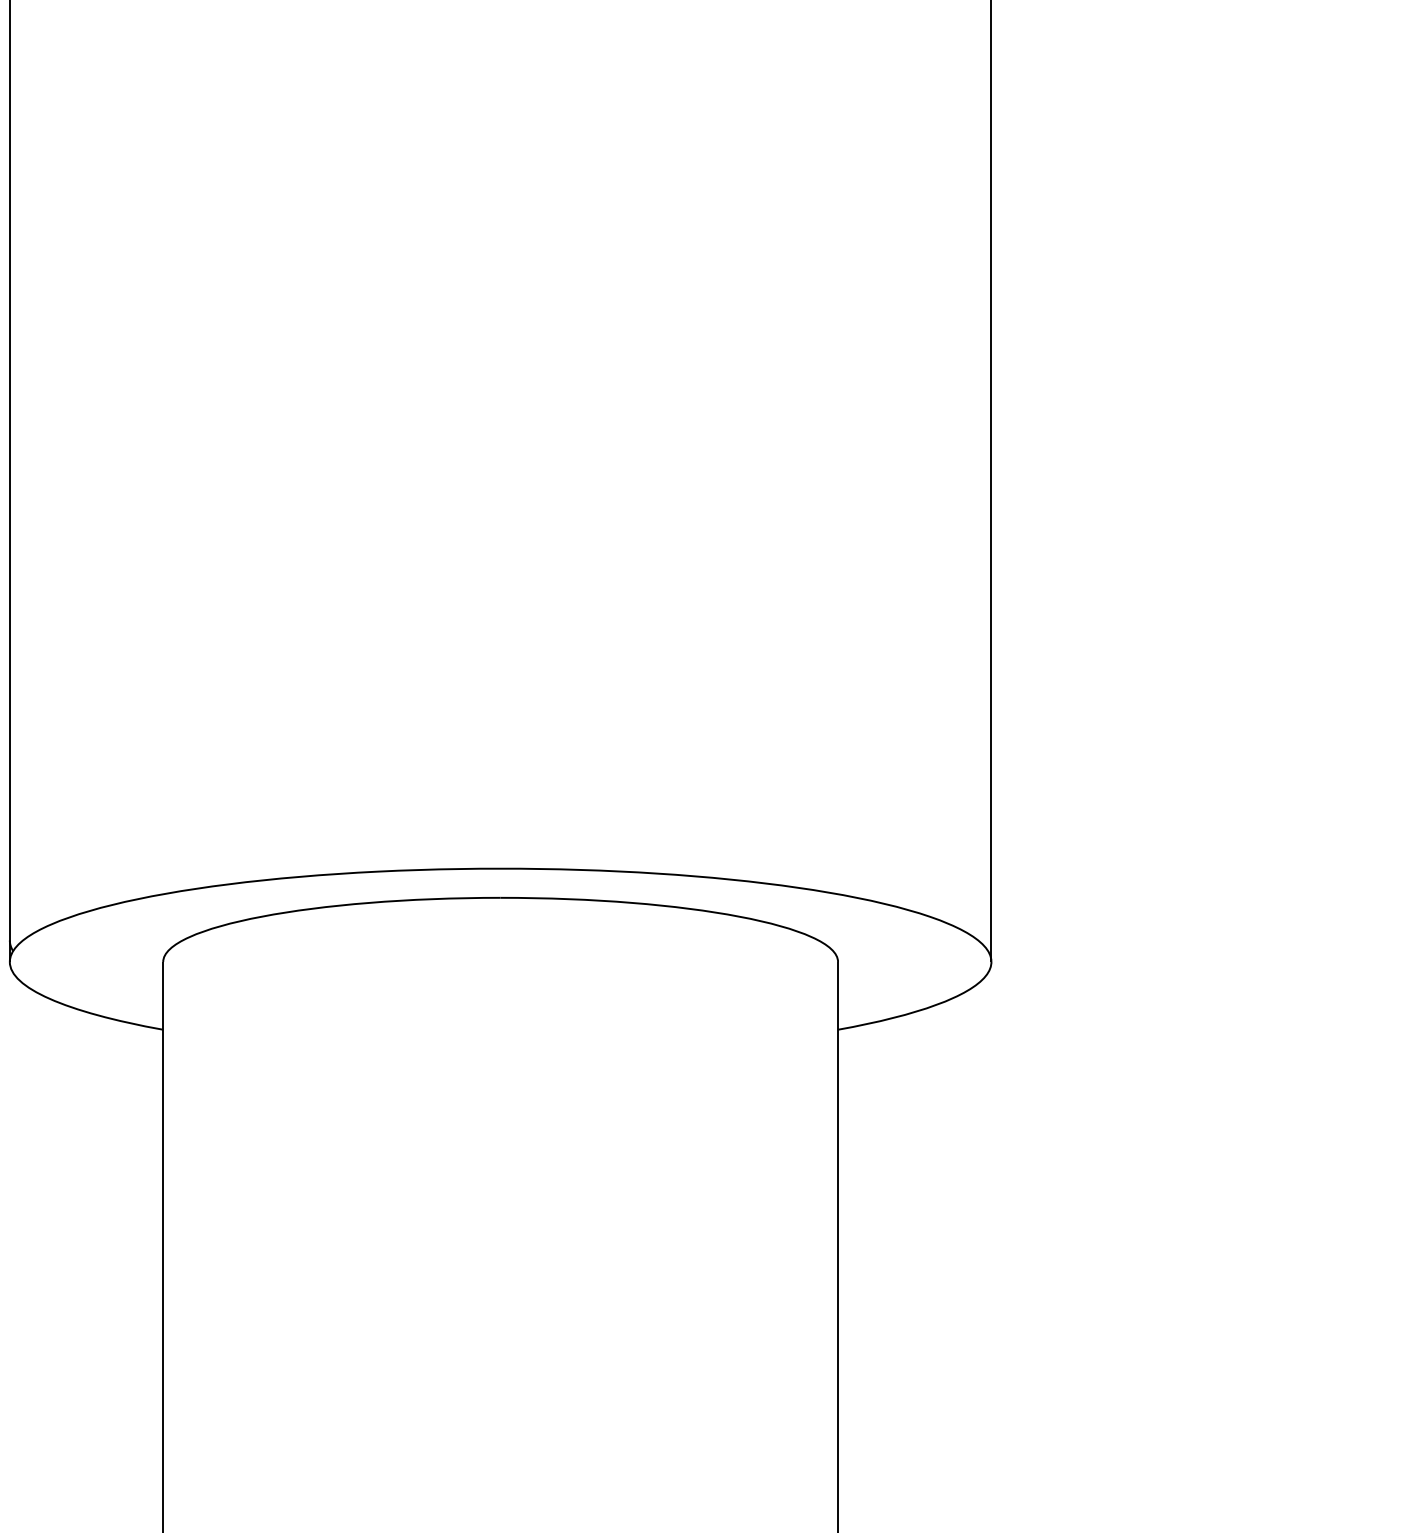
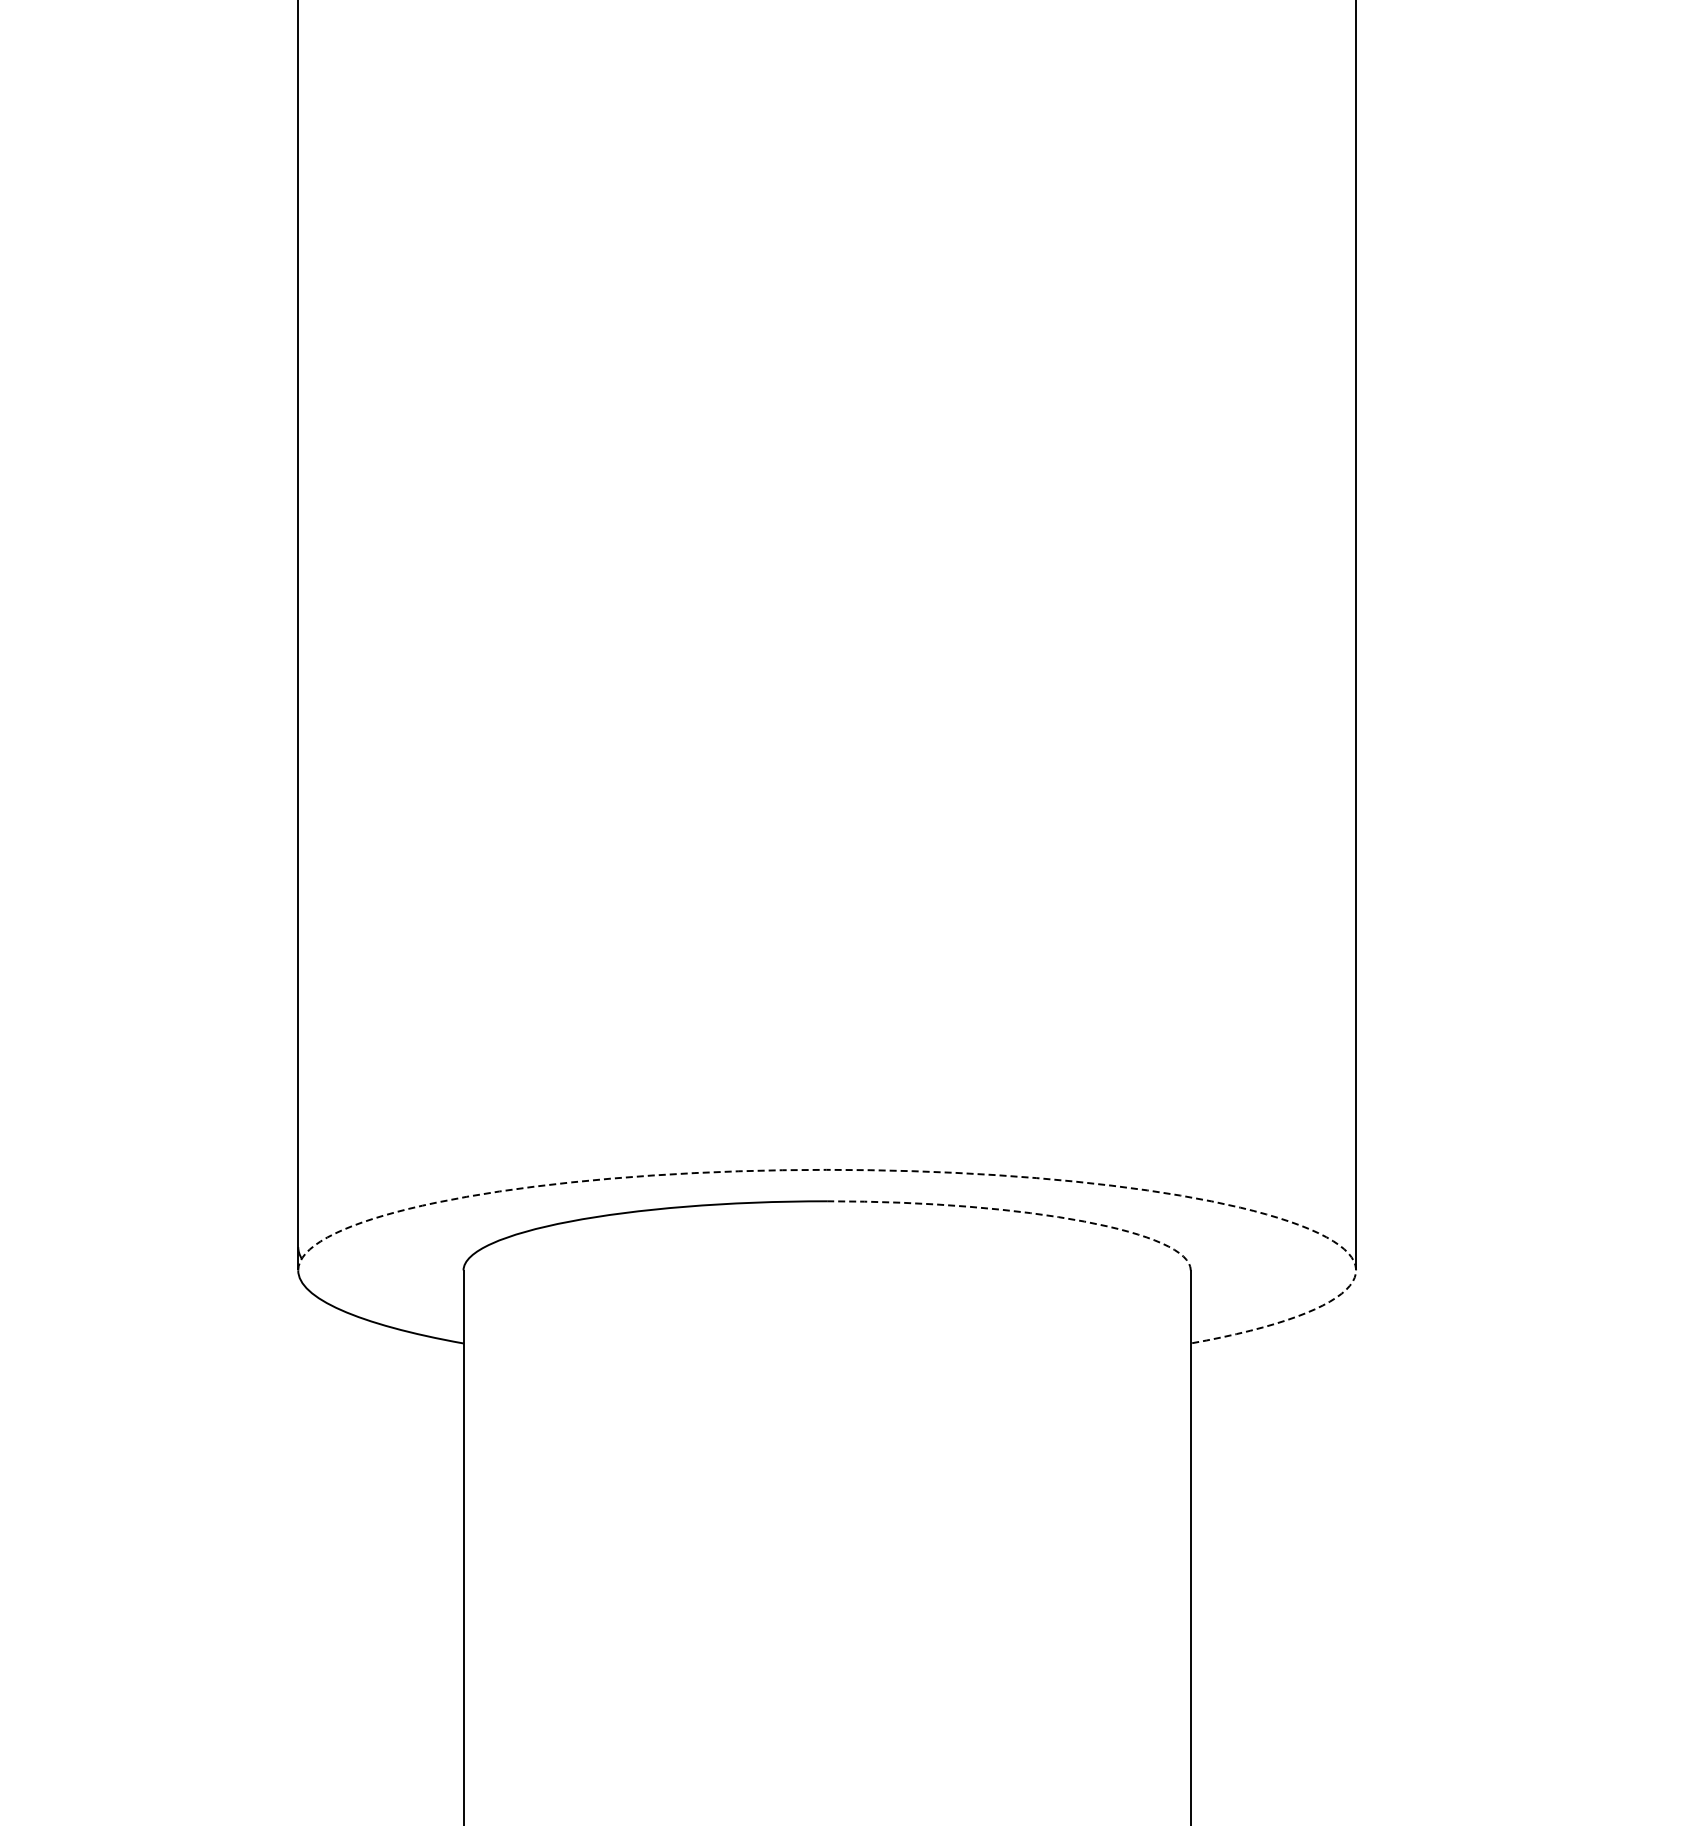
arc: (599, 871) -> (933, 1172), solid -> dashed
arc: (686, 908) -> (1027, 1212), solid -> dashed

